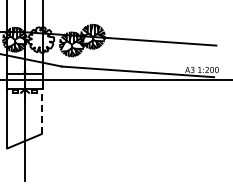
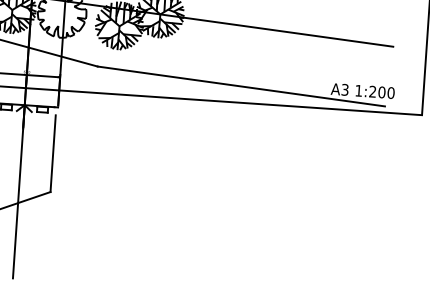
line: (41, 113) -> (52, 152), dashed -> solid

